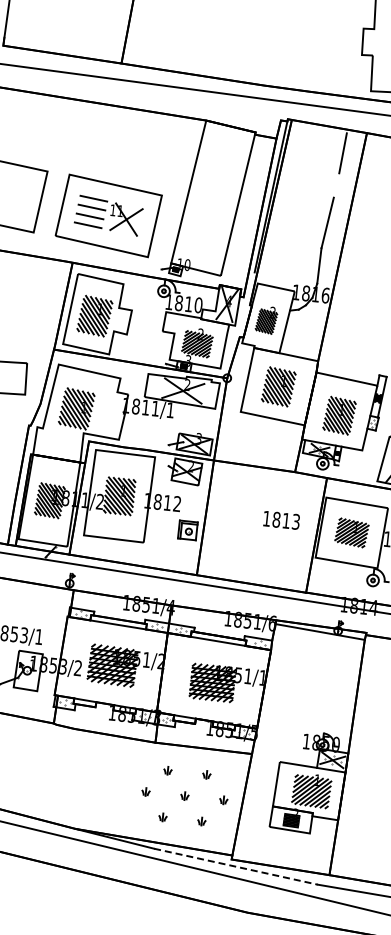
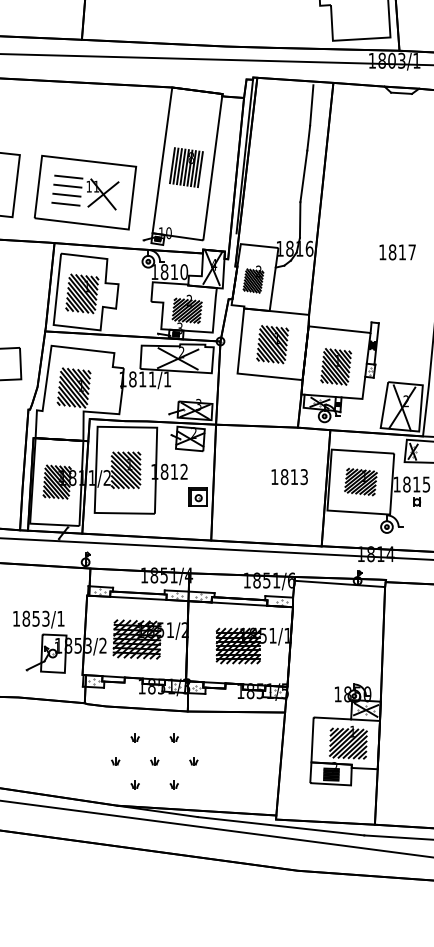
line: (336, 184) -> (308, 137), added
part: (211, 201) -> (186, 167), added
part: (184, 796) -> (154, 761), moved
line: (236, 866) -> (281, 826), dashed -> solid

